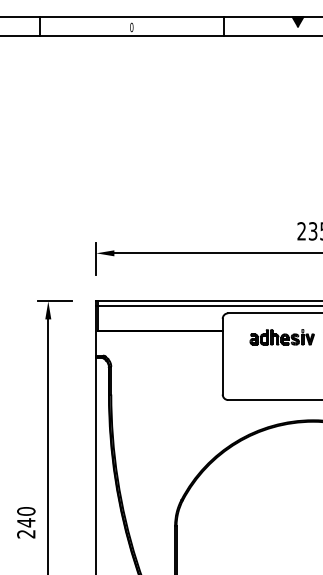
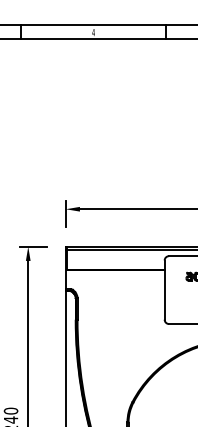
text: (131, 27) -> (93, 32), 0 -> 4

